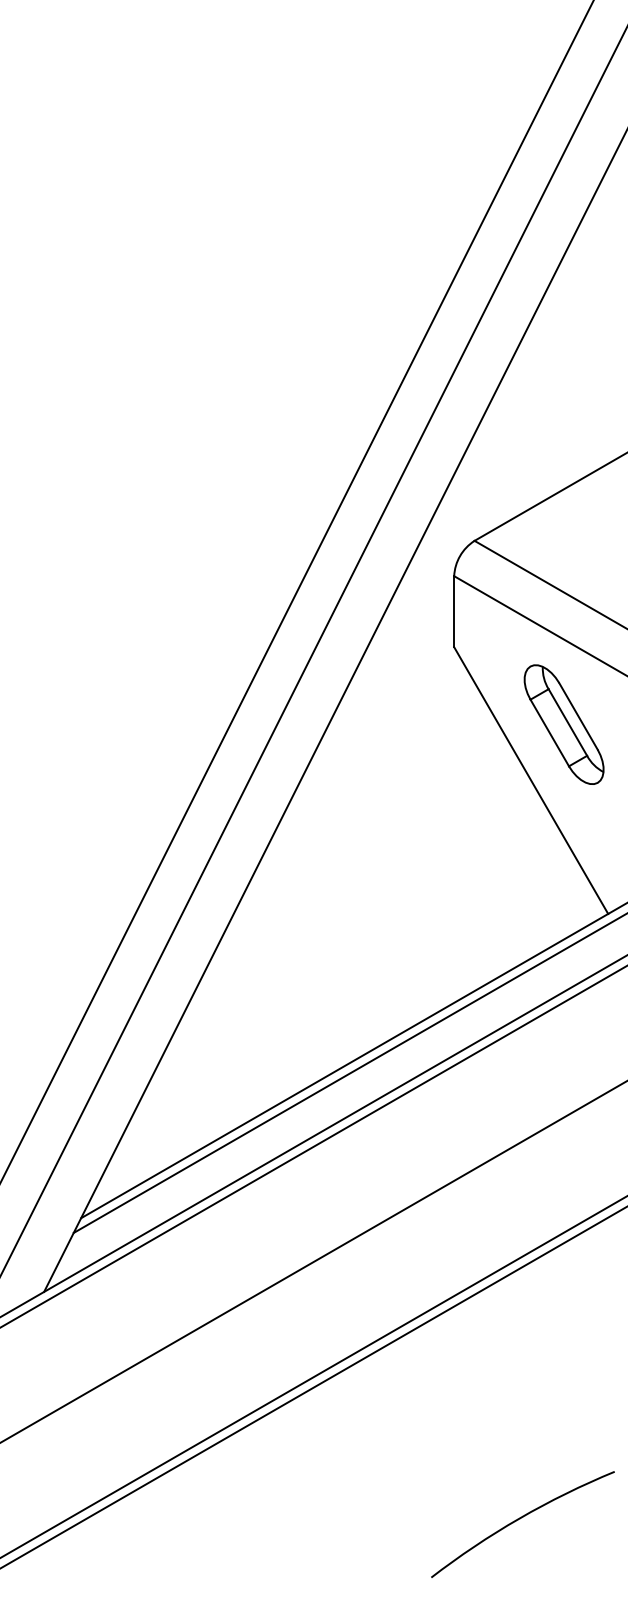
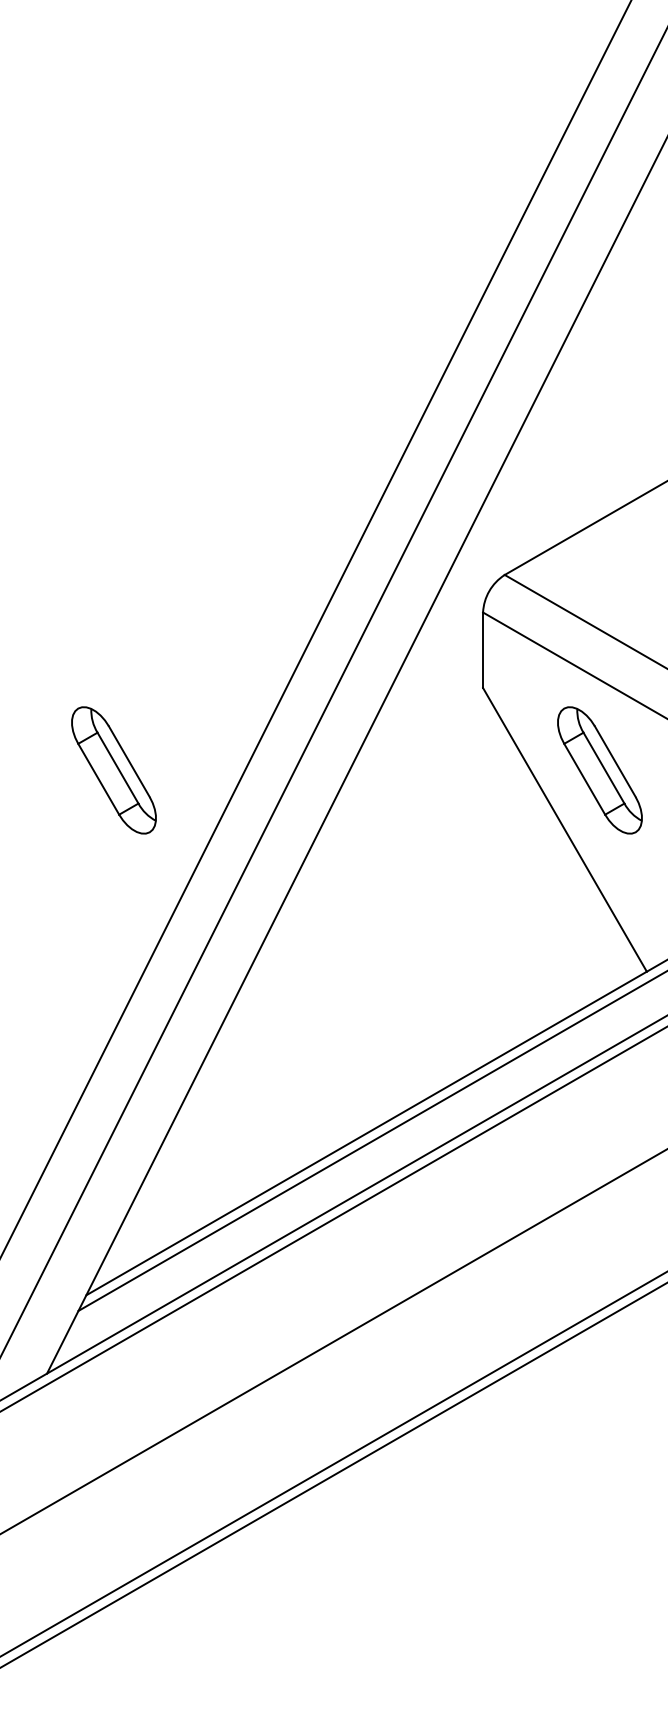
part: (106, 724) -> (113, 770), added
arc: (520, 1519) -> (553, 1615), removed

